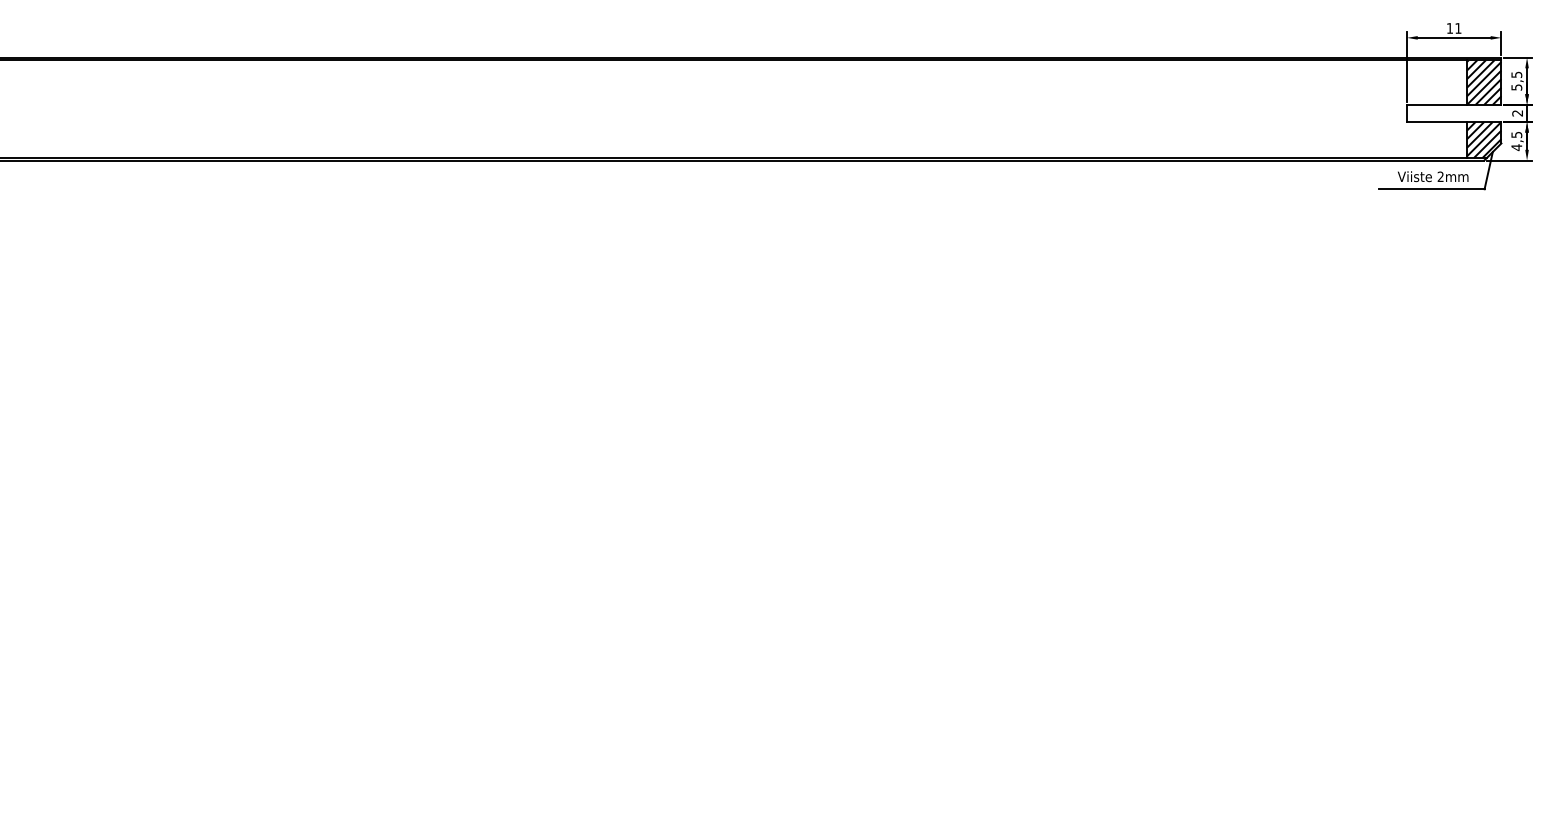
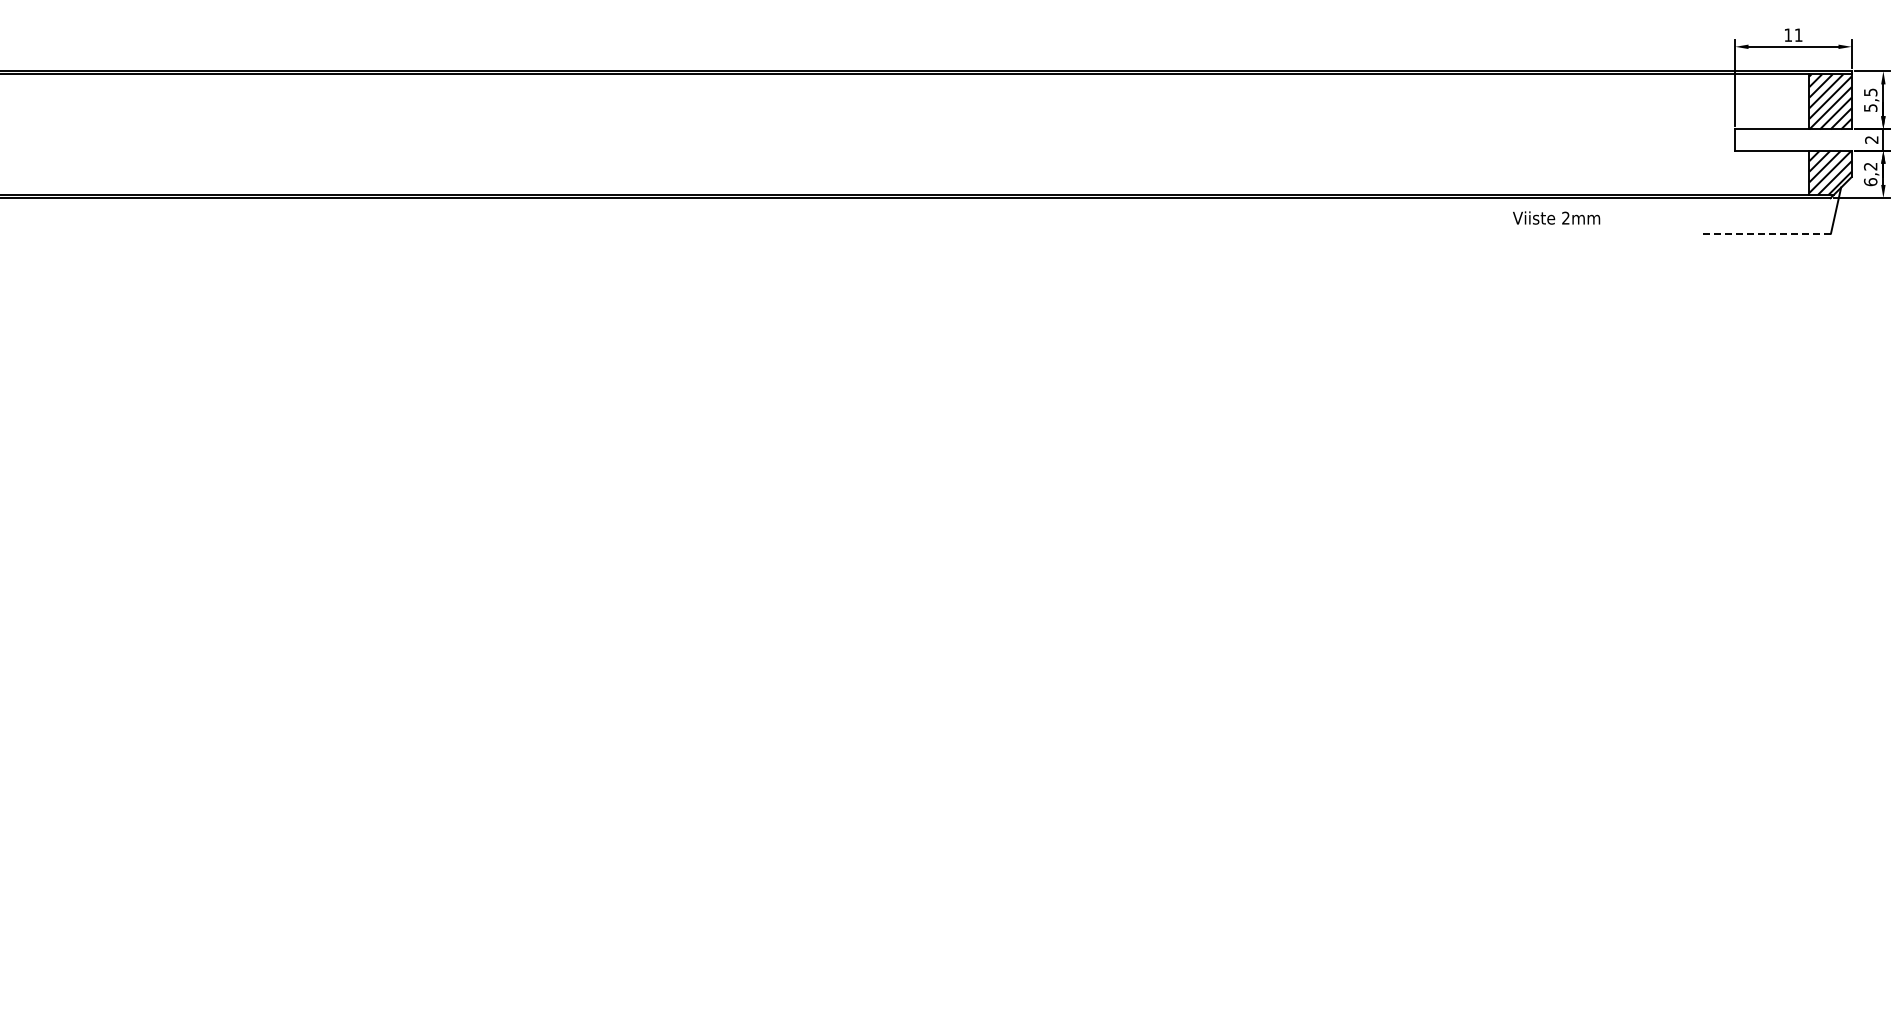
text: (1516, 141) -> (1870, 174), 4,5 -> 6,2
text: (1433, 176) -> (1556, 217), moved
line: (1431, 189) -> (1765, 233), solid -> dashed

